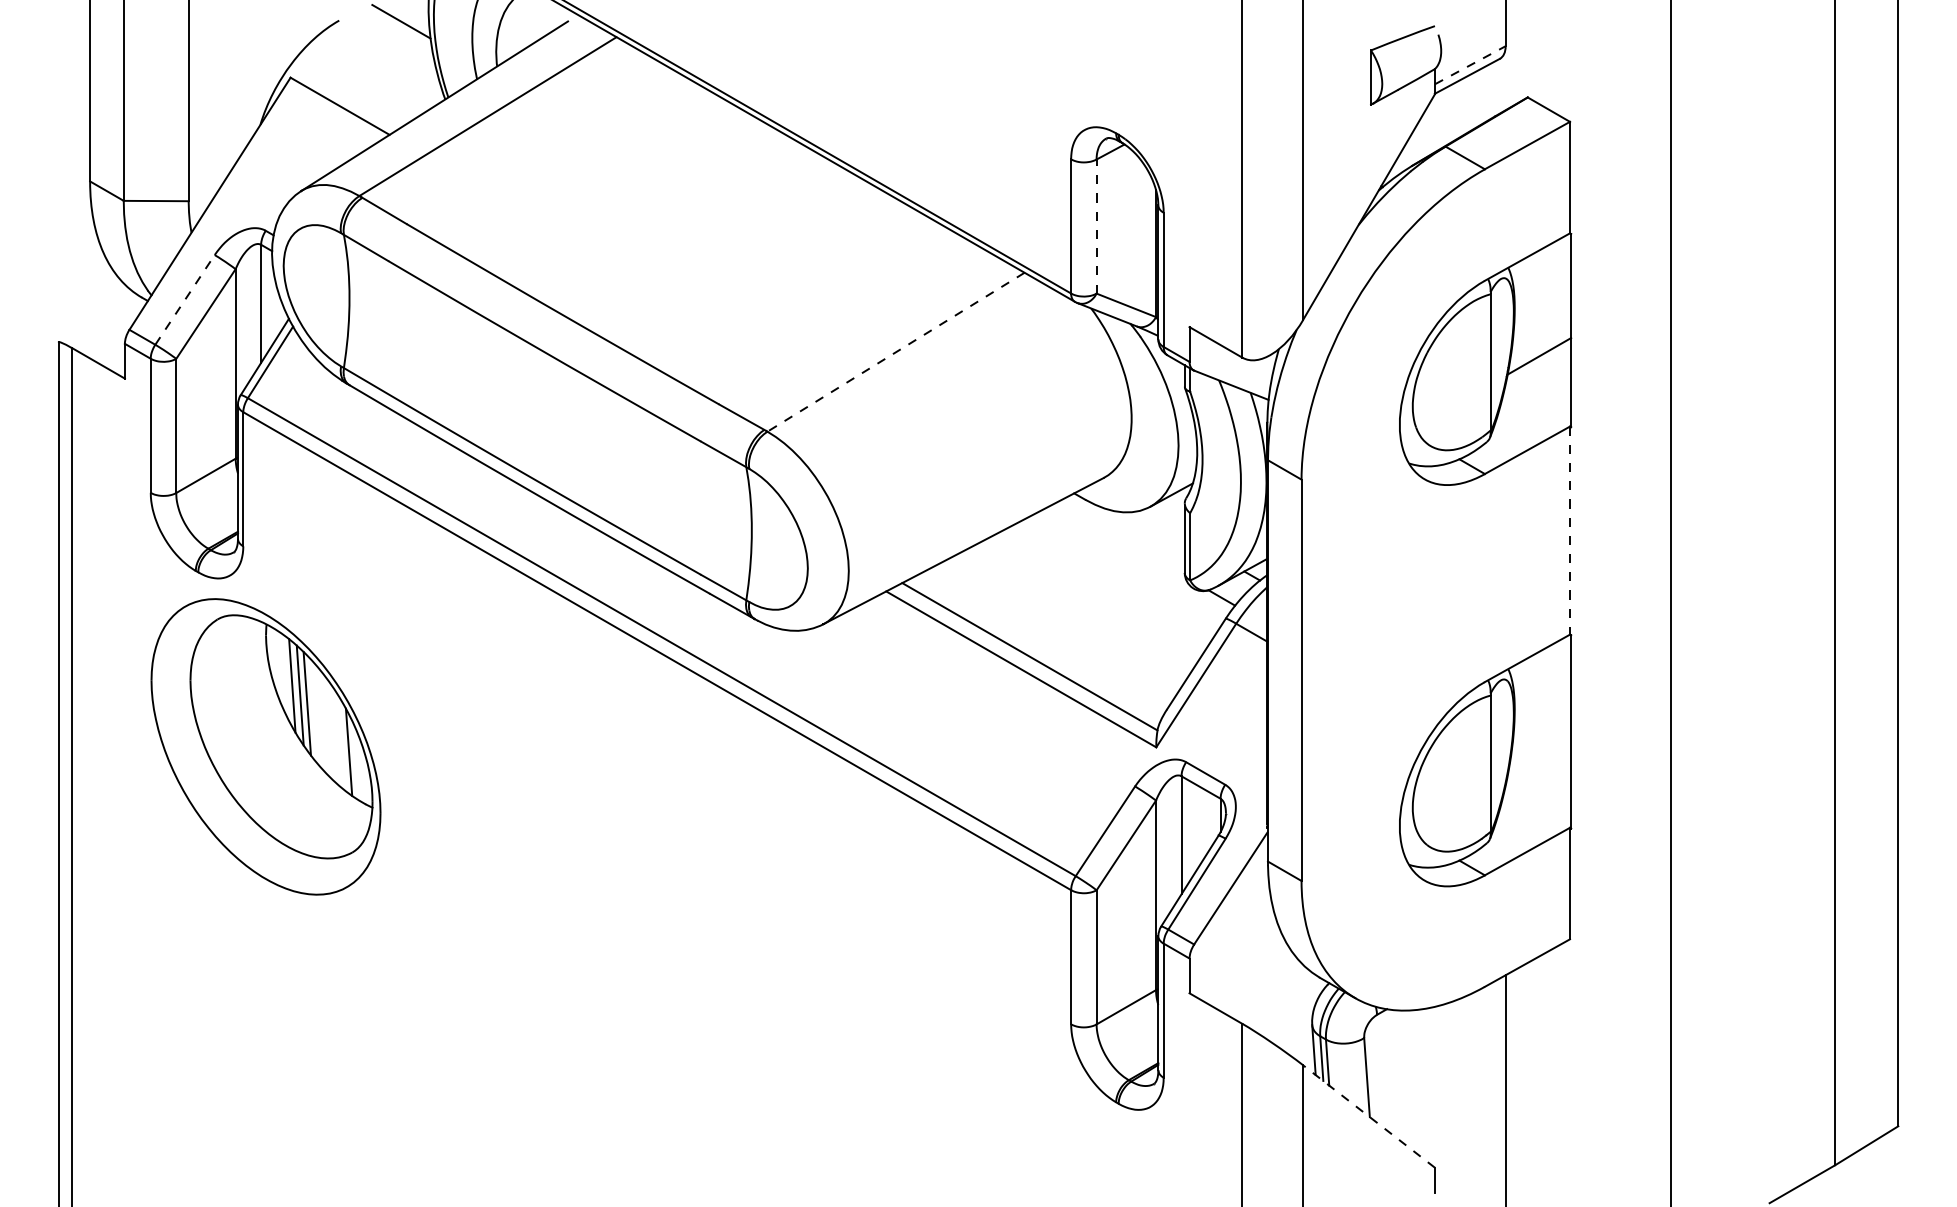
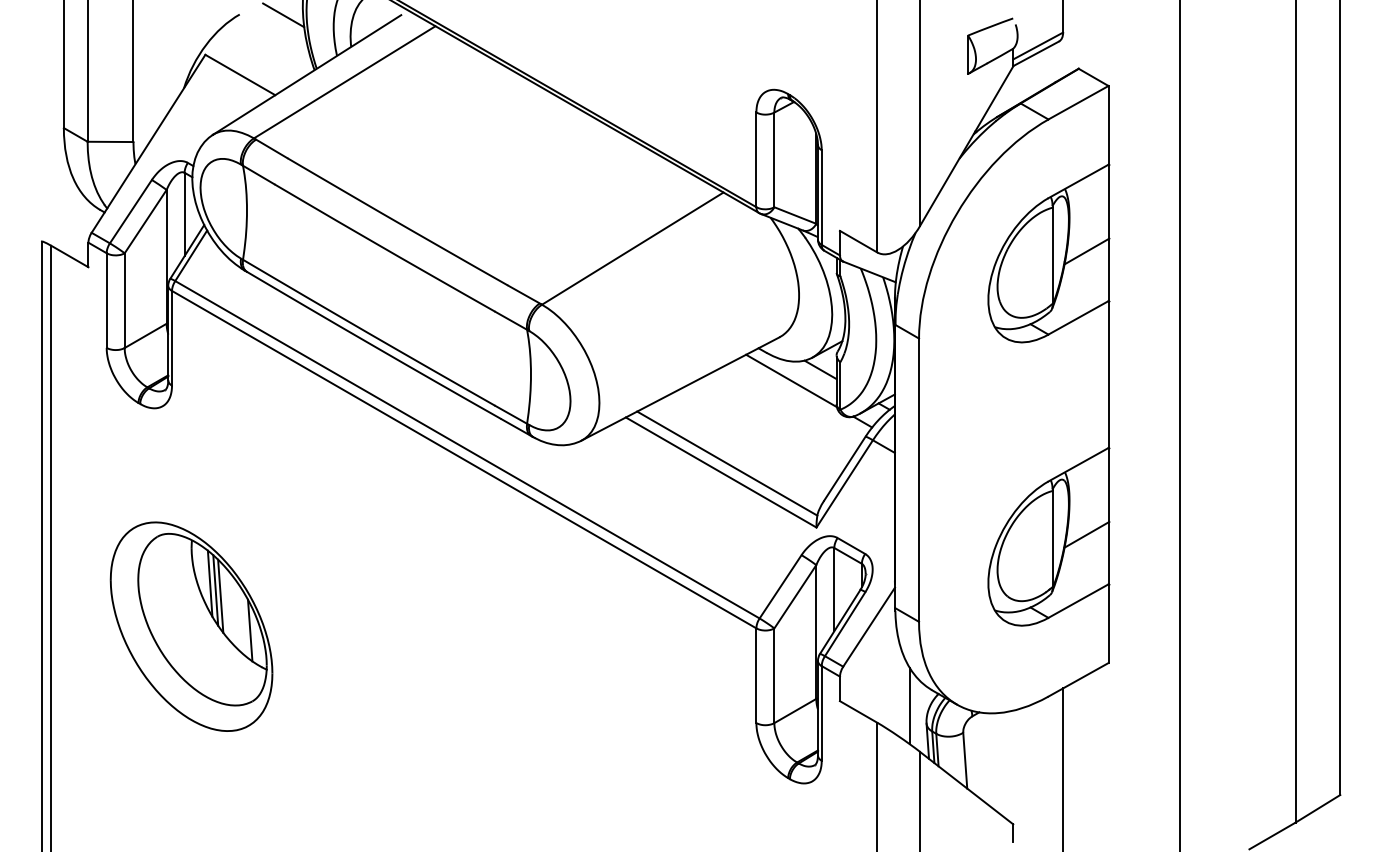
line: (1470, 65) -> (1038, 46), dashed -> solid
line: (1096, 226) -> (774, 159), dashed -> solid
line: (185, 299) -> (131, 211), dashed -> solid
line: (895, 352) -> (632, 248), dashed -> solid
line: (1161, 523) -> (820, 369), added
line: (1570, 531) -> (1108, 375), dashed -> solid
line: (1120, 539) -> (791, 380), added
part: (265, 746) -> (191, 626), moved
line: (1539, 757) -> (1087, 534), added
line: (1288, 1000) -> (909, 706), added
line: (1368, 1116) -> (966, 788), dashed -> solid

